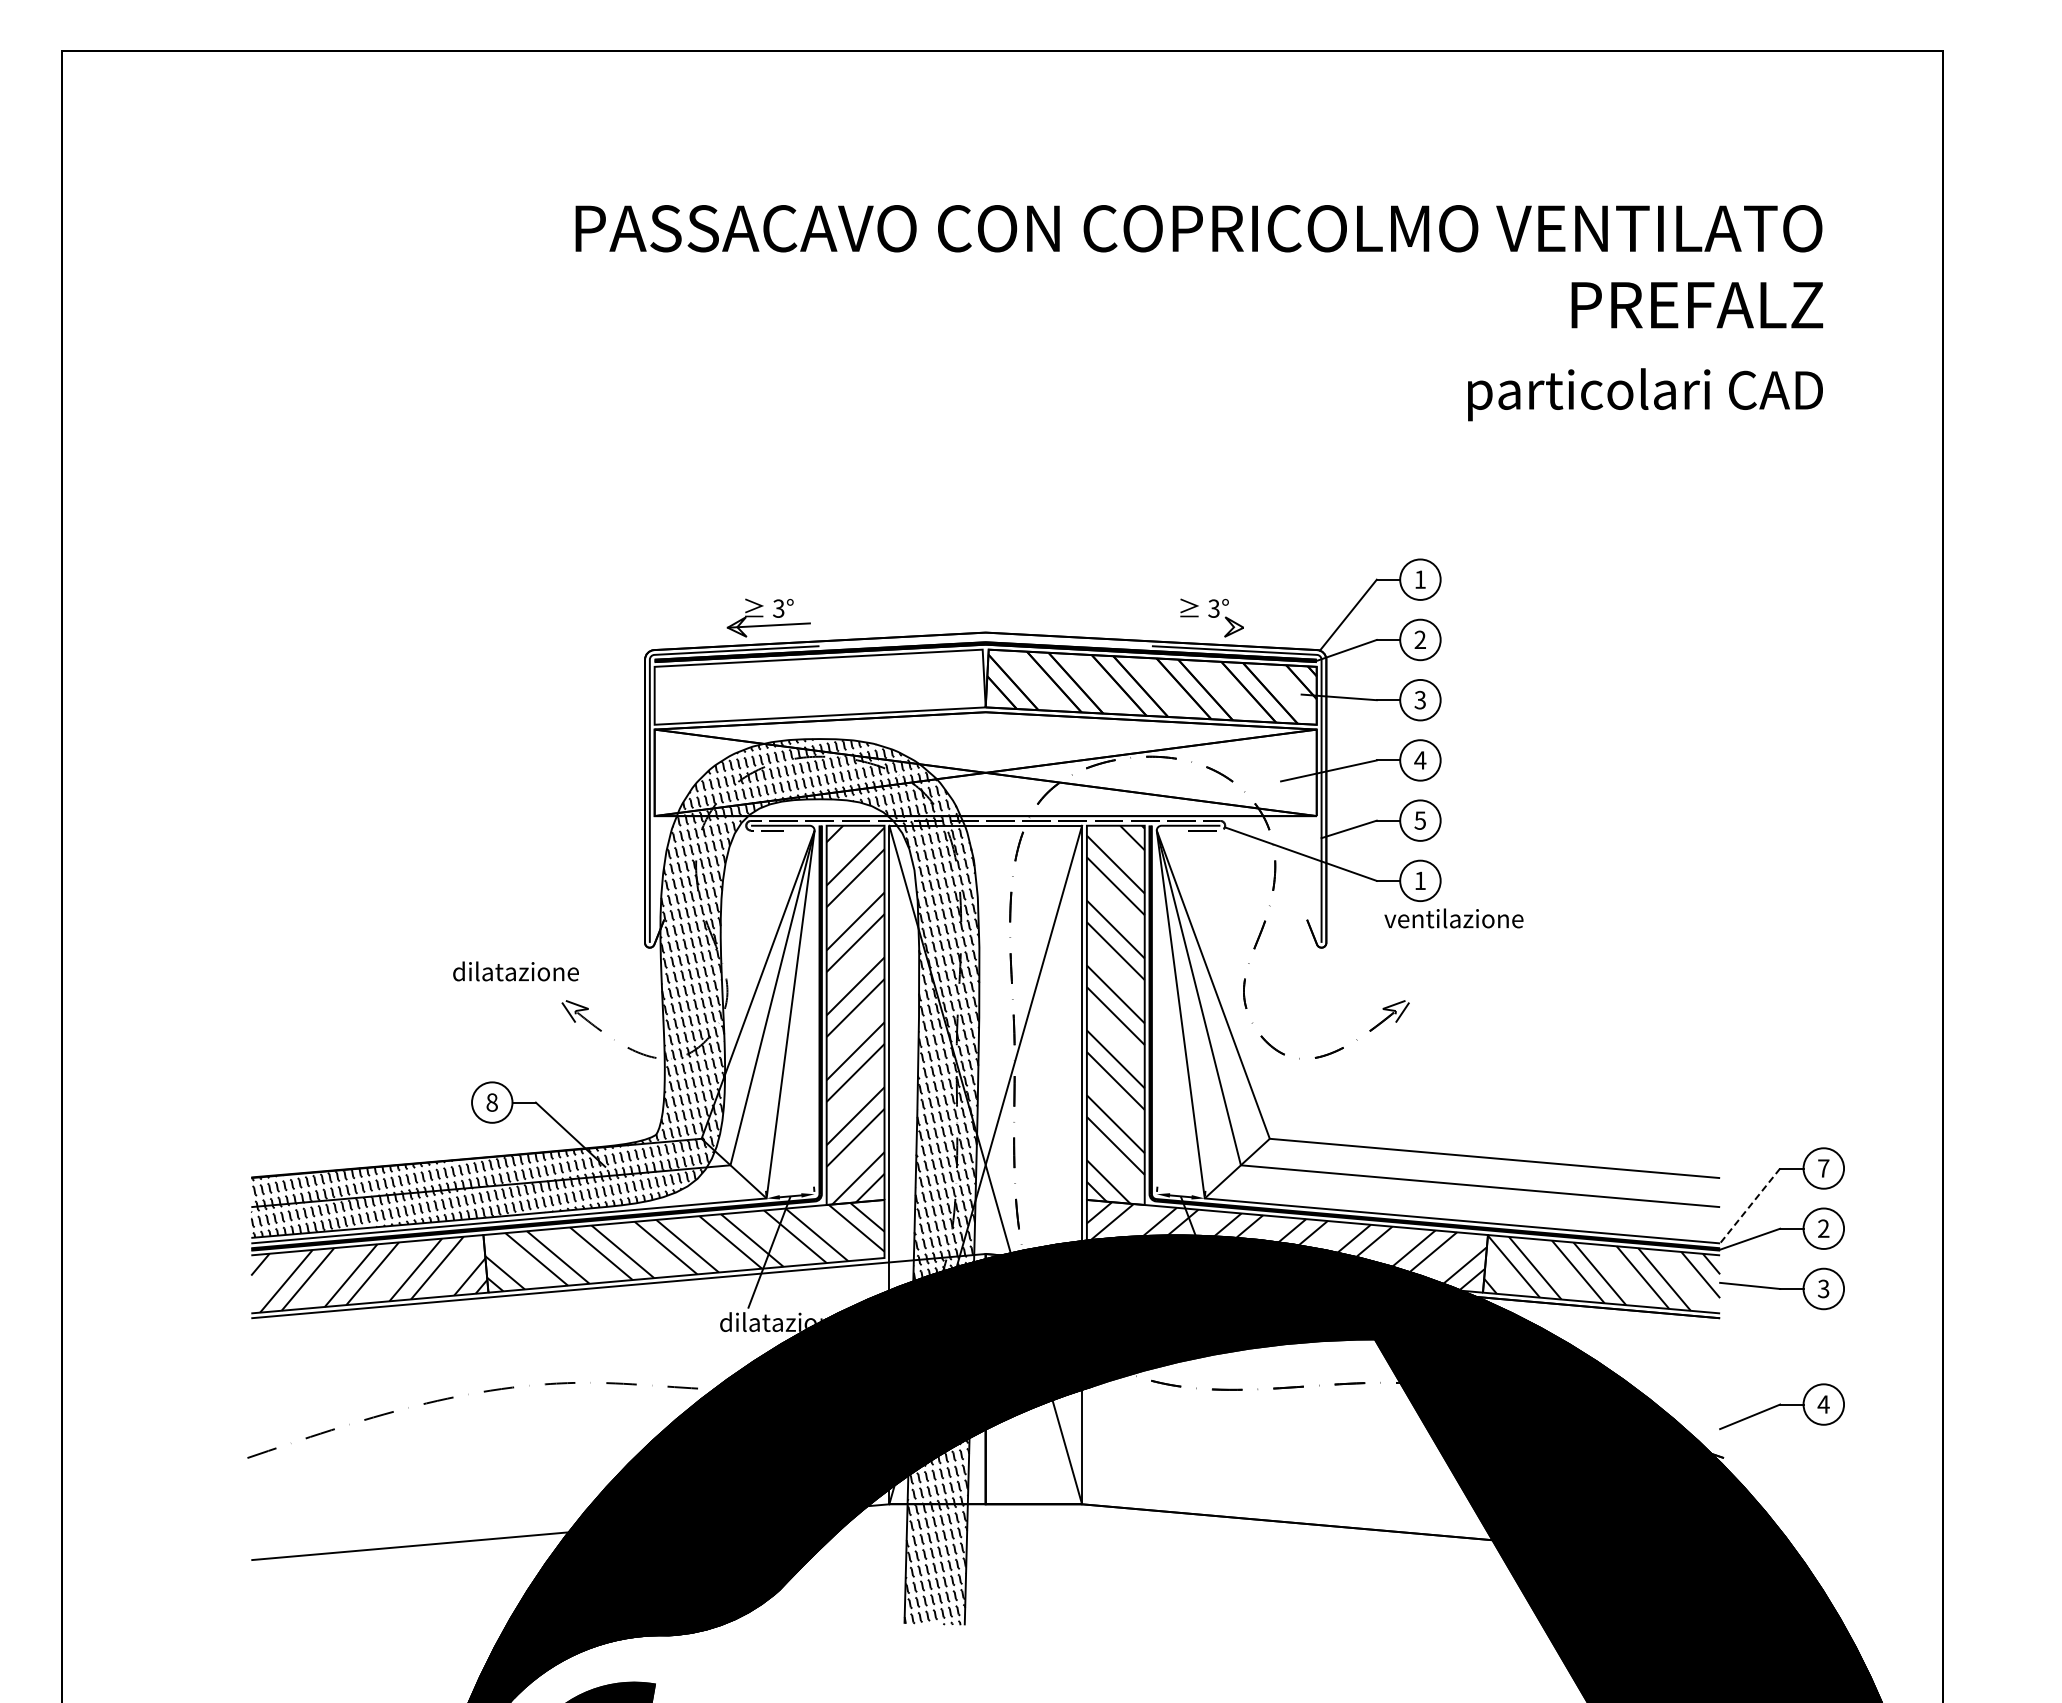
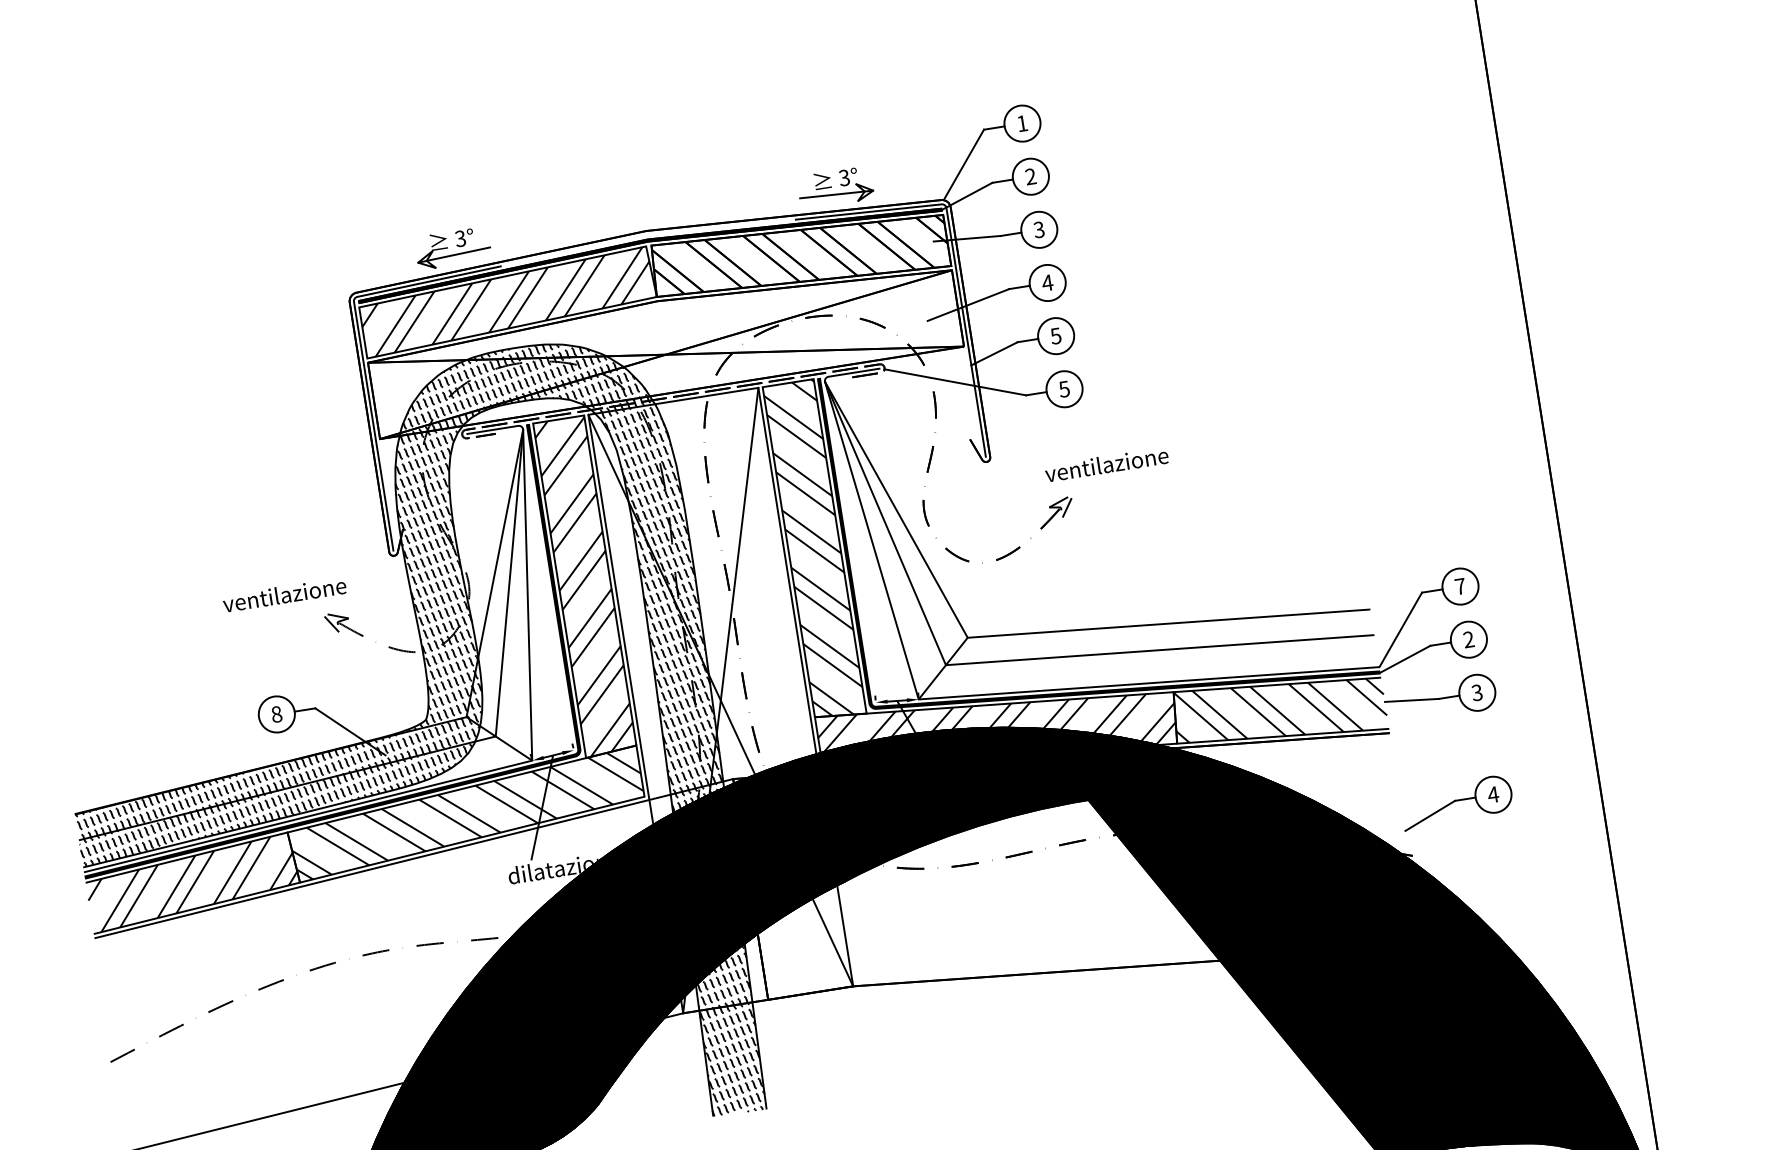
line: (1202, 625) -> (836, 194), added
hatch: (818, 686) -> (506, 301), added
text: (1419, 880) -> (1063, 389), 1 -> 5
text: (1453, 918) -> (1106, 464), moved
text: (521, 971) -> (284, 594), dilatazione -> ventilazione
line: (1750, 1205) -> (1401, 629), dashed -> solid

